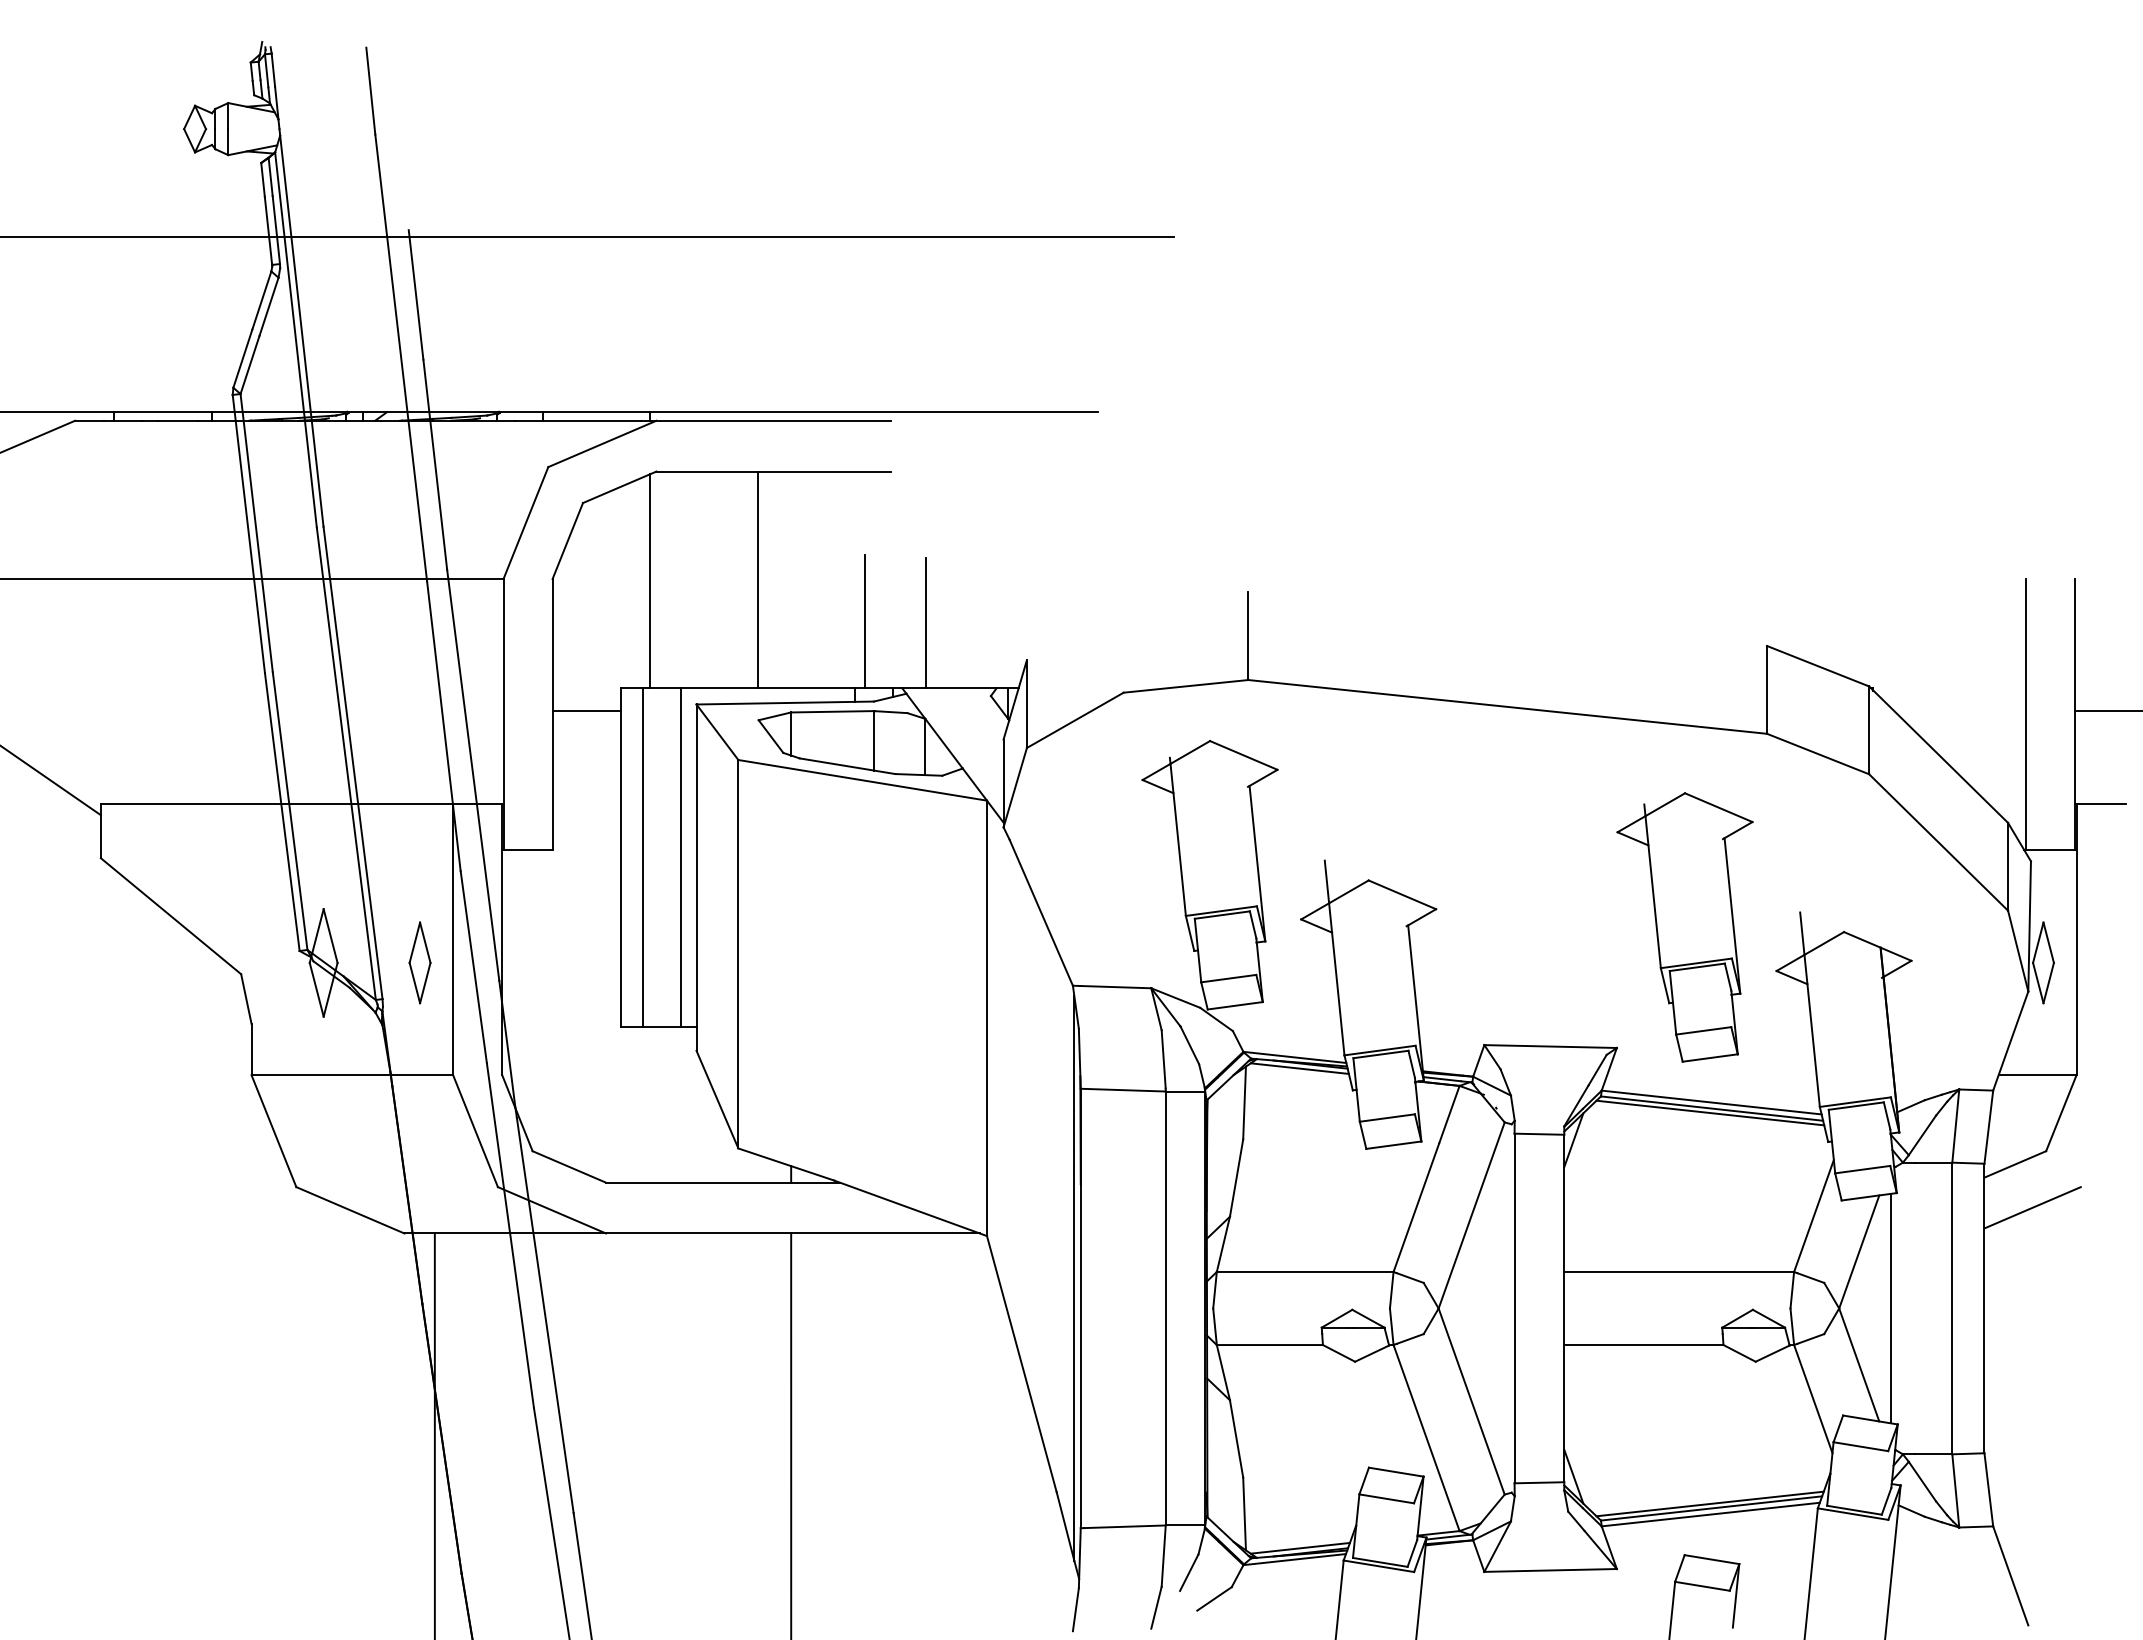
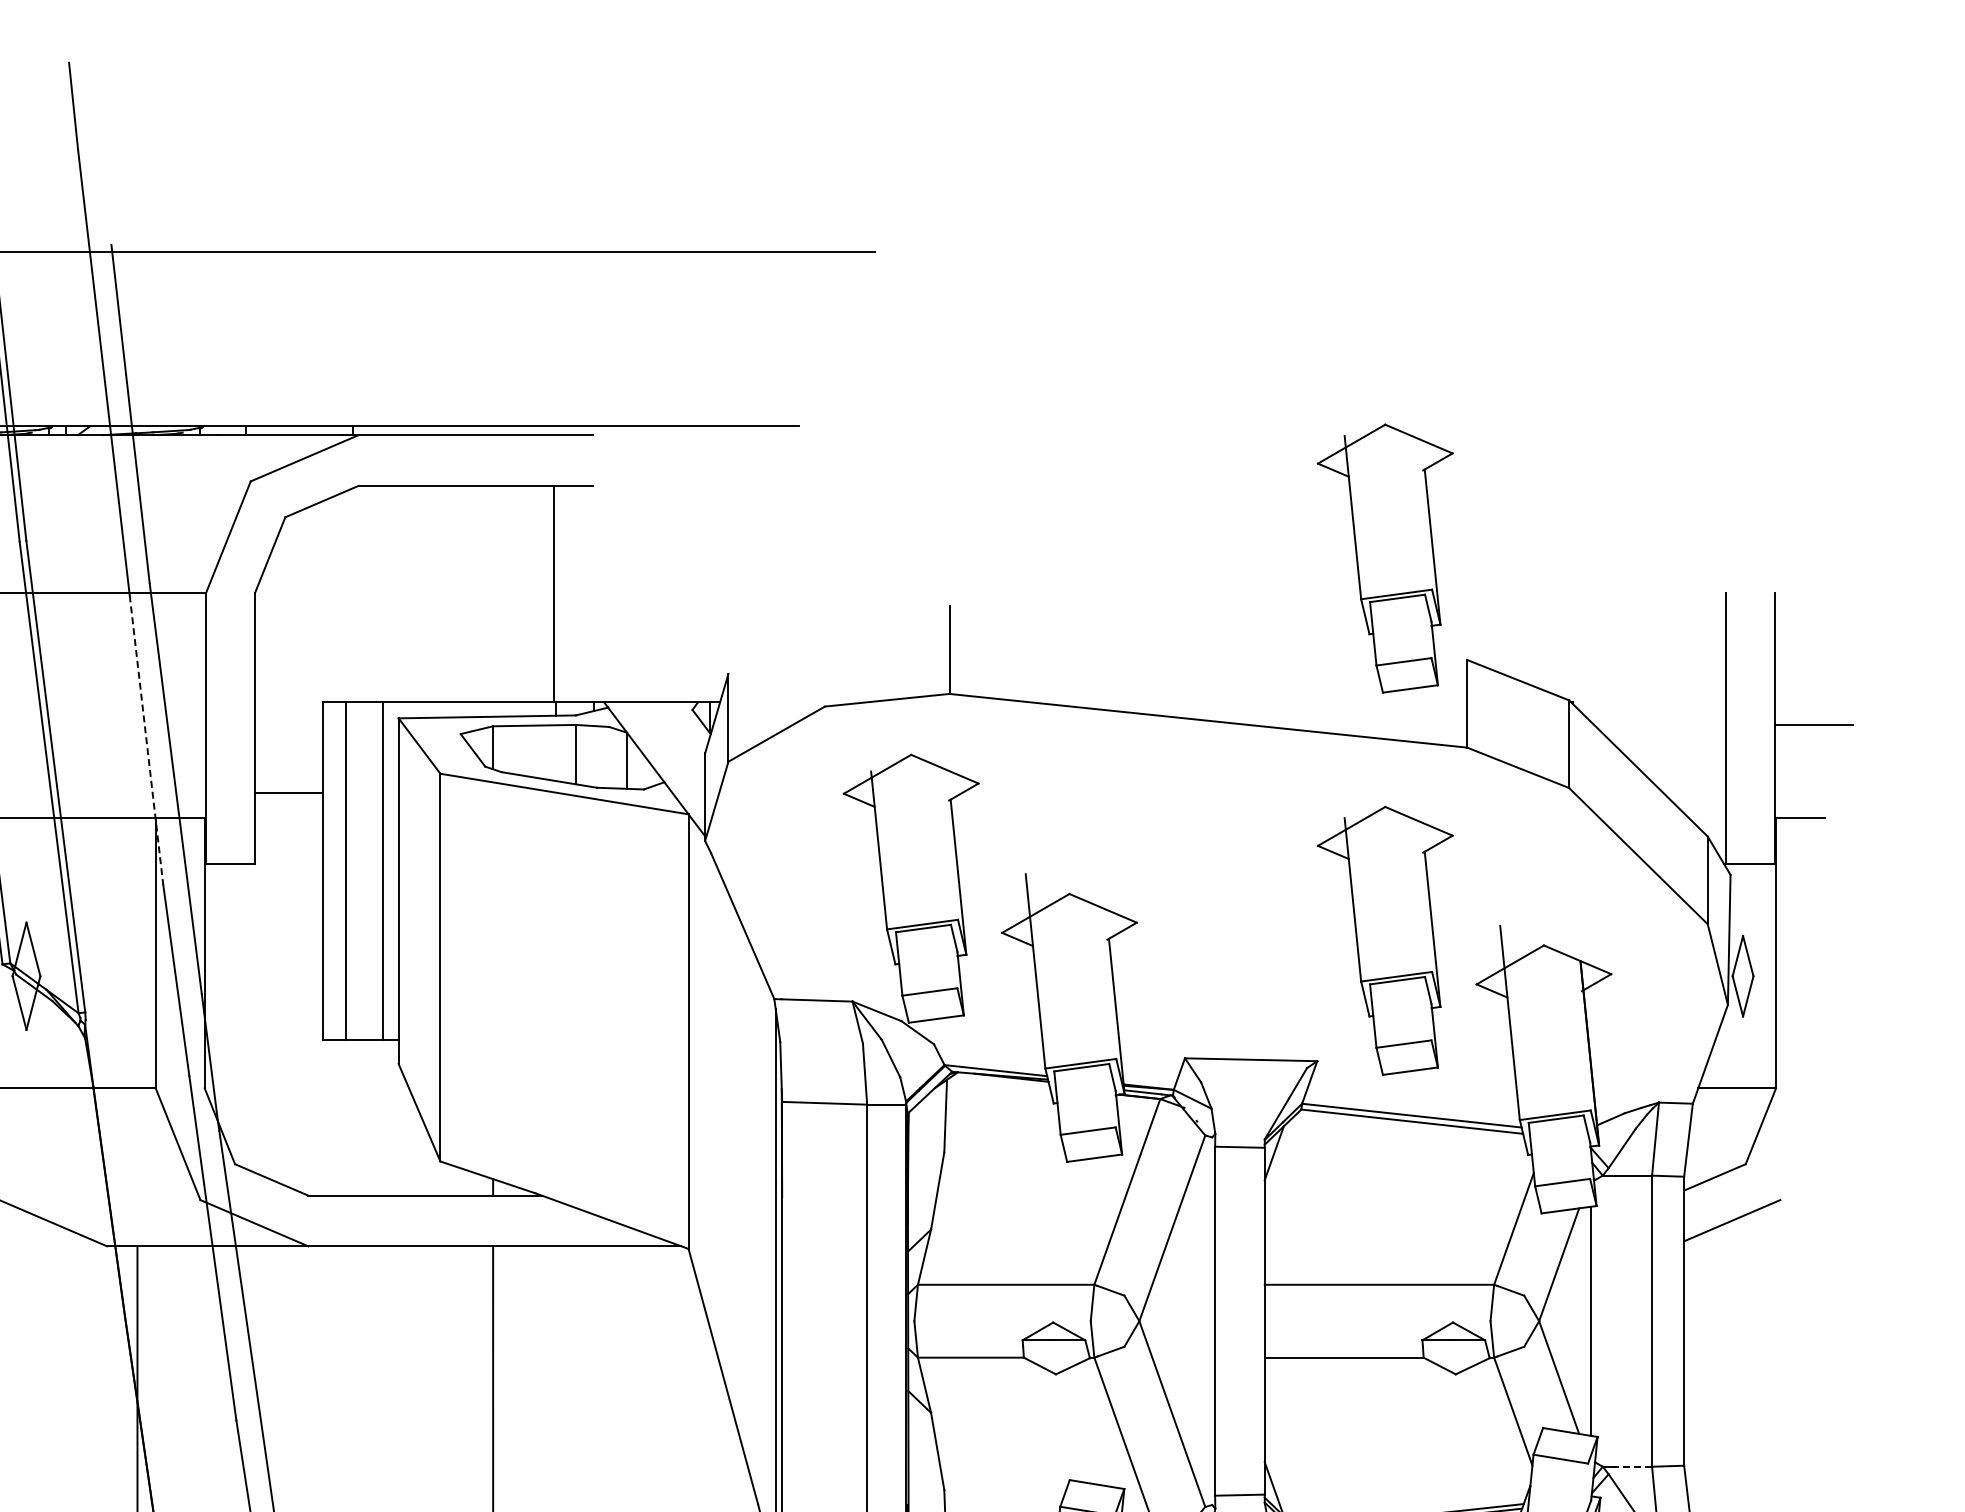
part: (1684, 544) -> (1384, 558), added
line: (757, 579) -> (553, 593), moved
line: (650, 581) -> (352, 595), removed
line: (865, 621) -> (567, 635), removed
line: (926, 623) -> (628, 637), removed
line: (586, 711) -> (288, 793), moved
line: (443, 726) -> (146, 740), solid -> dashed
part: (419, 962) -> (122, 975), removed
line: (1299, 1068) -> (1000, 1081), removed
line: (1710, 1112) -> (1410, 1125), removed
line: (1933, 1454) -> (1633, 1466), solid -> dashed

